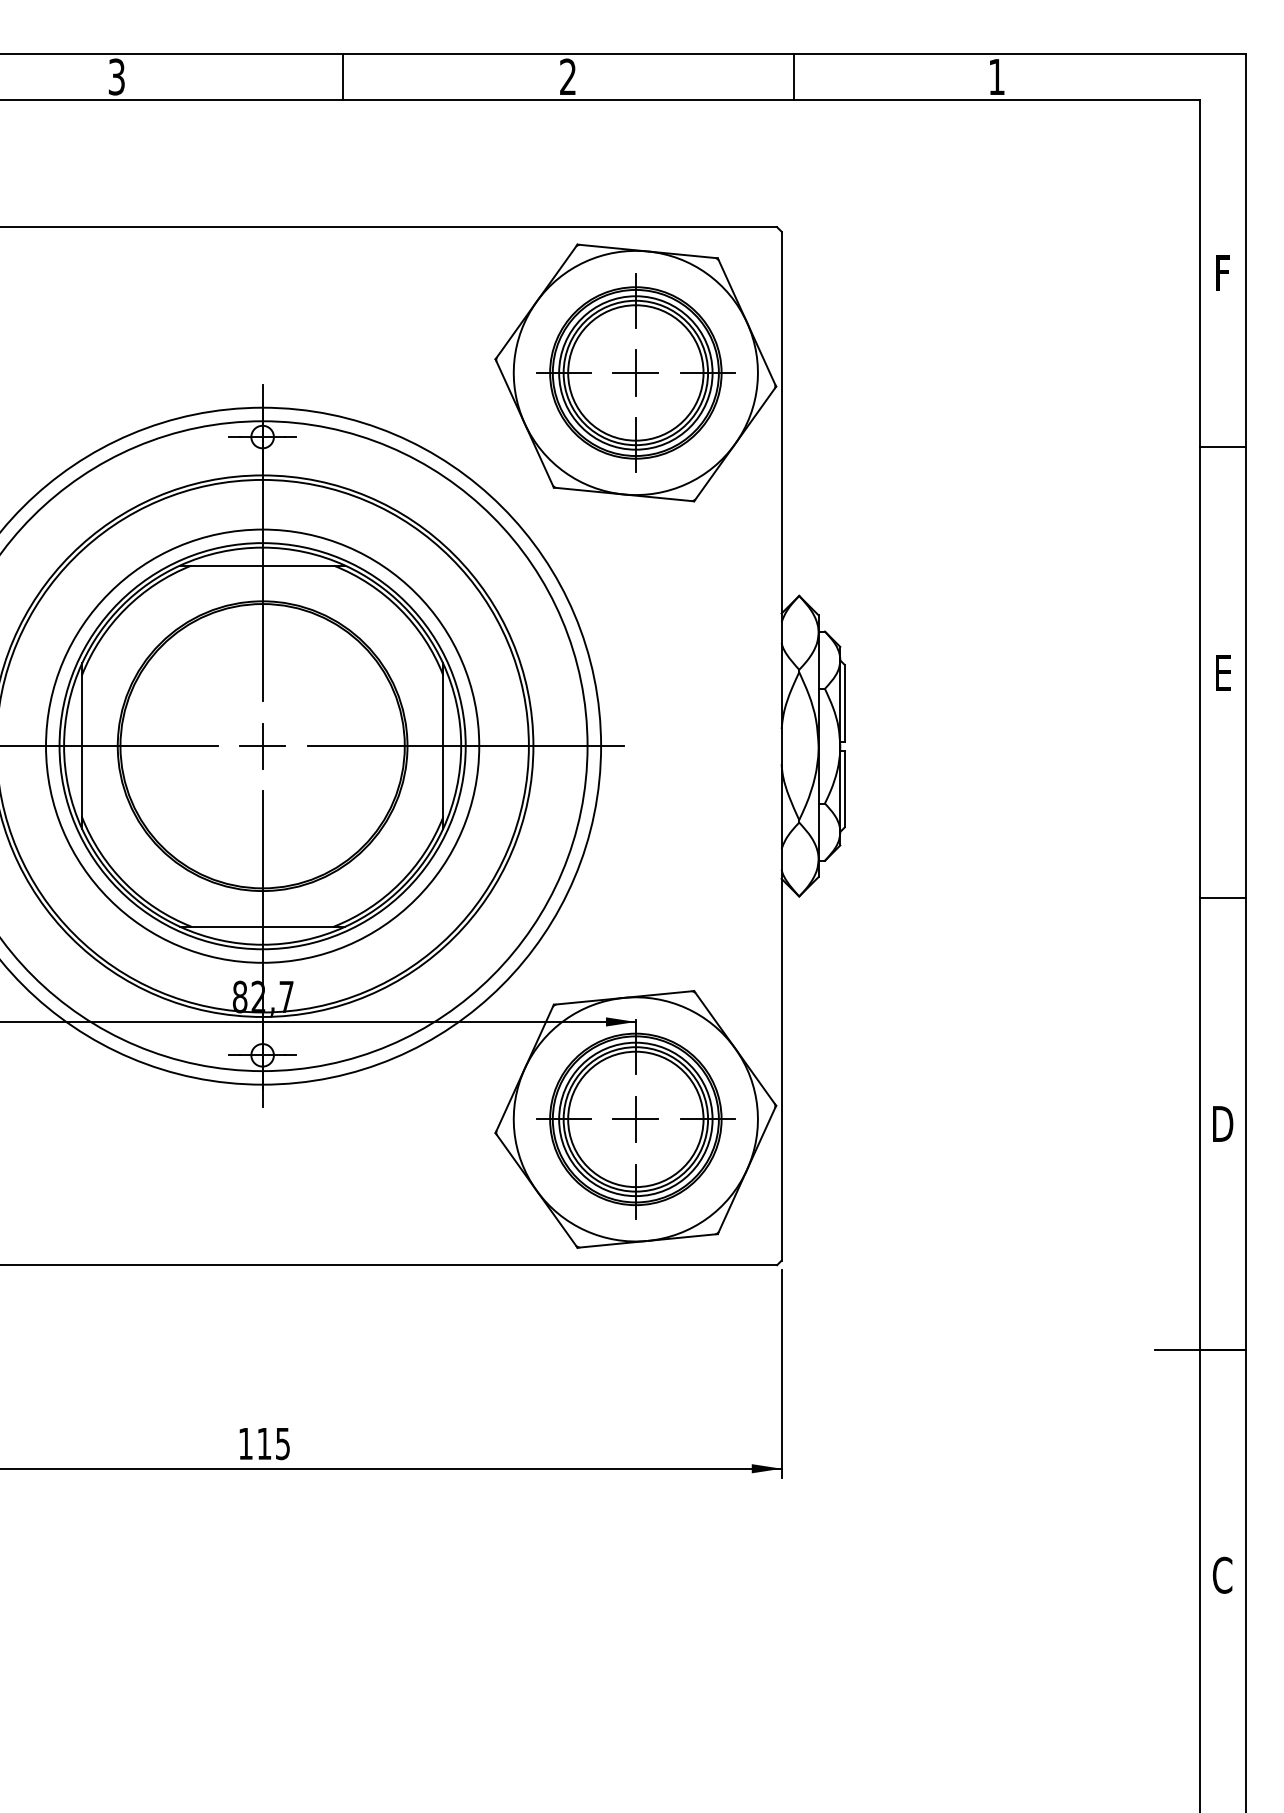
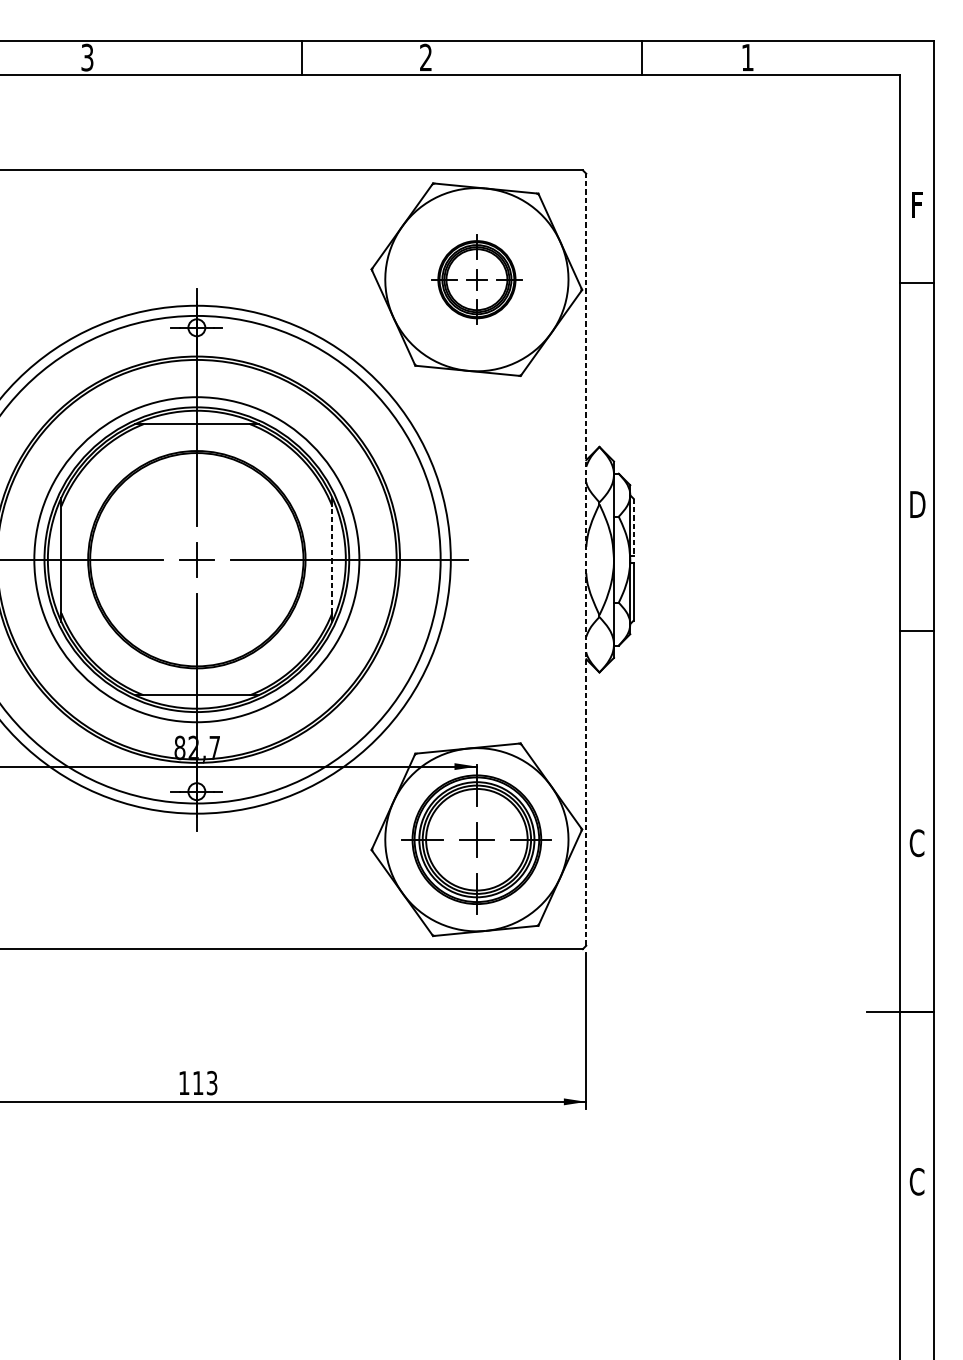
line: (342, 76) -> (301, 57), moved
line: (794, 76) -> (642, 57), moved
part: (635, 372) -> (476, 279), size x0.6
line: (1222, 447) -> (917, 283), moved
text: (1223, 672) -> (917, 504), E -> D
line: (844, 703) -> (633, 527), solid -> dashed
line: (443, 745) -> (332, 559), solid -> dashed
line: (781, 745) -> (586, 559), solid -> dashed
line: (1222, 898) -> (917, 631), moved
text: (1222, 1123) -> (917, 842), D -> C
text: (282, 1443) -> (211, 1082), 115 -> 113

